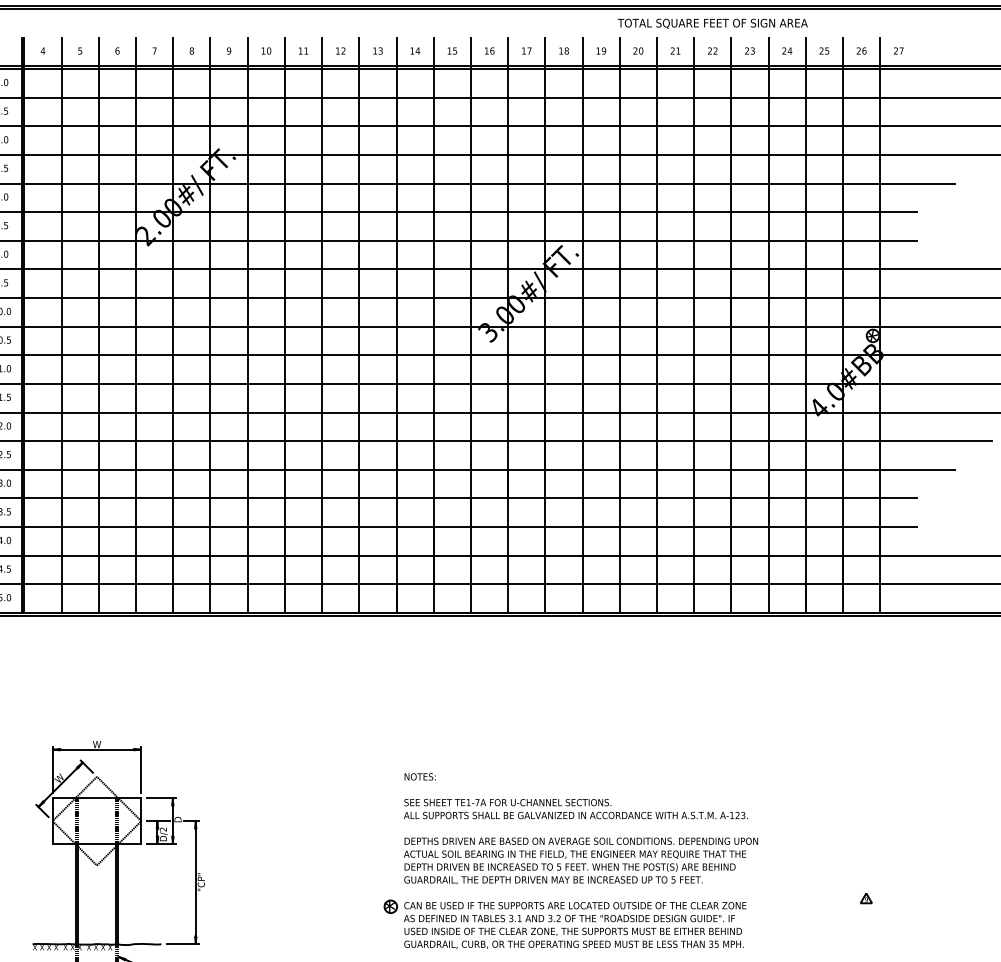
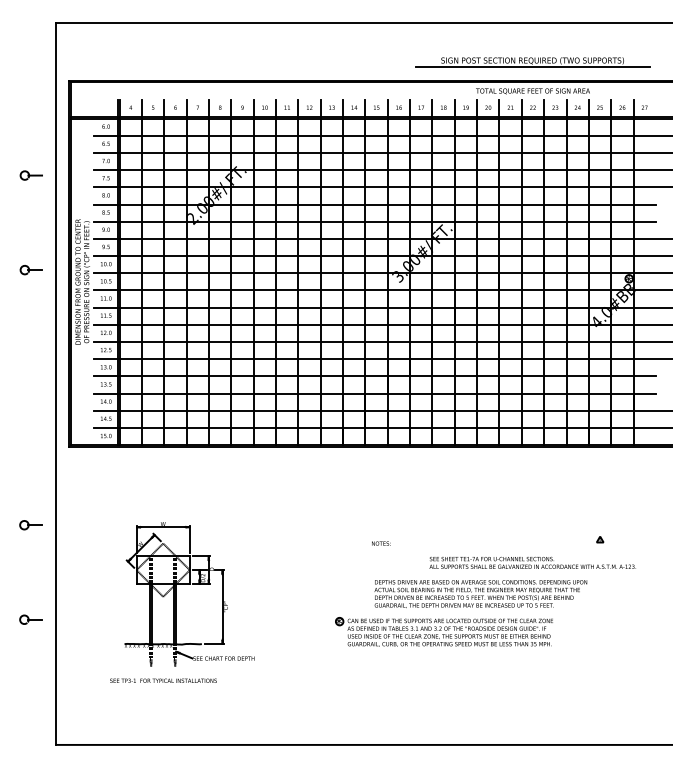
text: (420, 776) -> (381, 543), moved
text: (575, 808) -> (532, 562), moved
text: (580, 859) -> (480, 593), moved
part: (866, 898) -> (600, 539), moved

